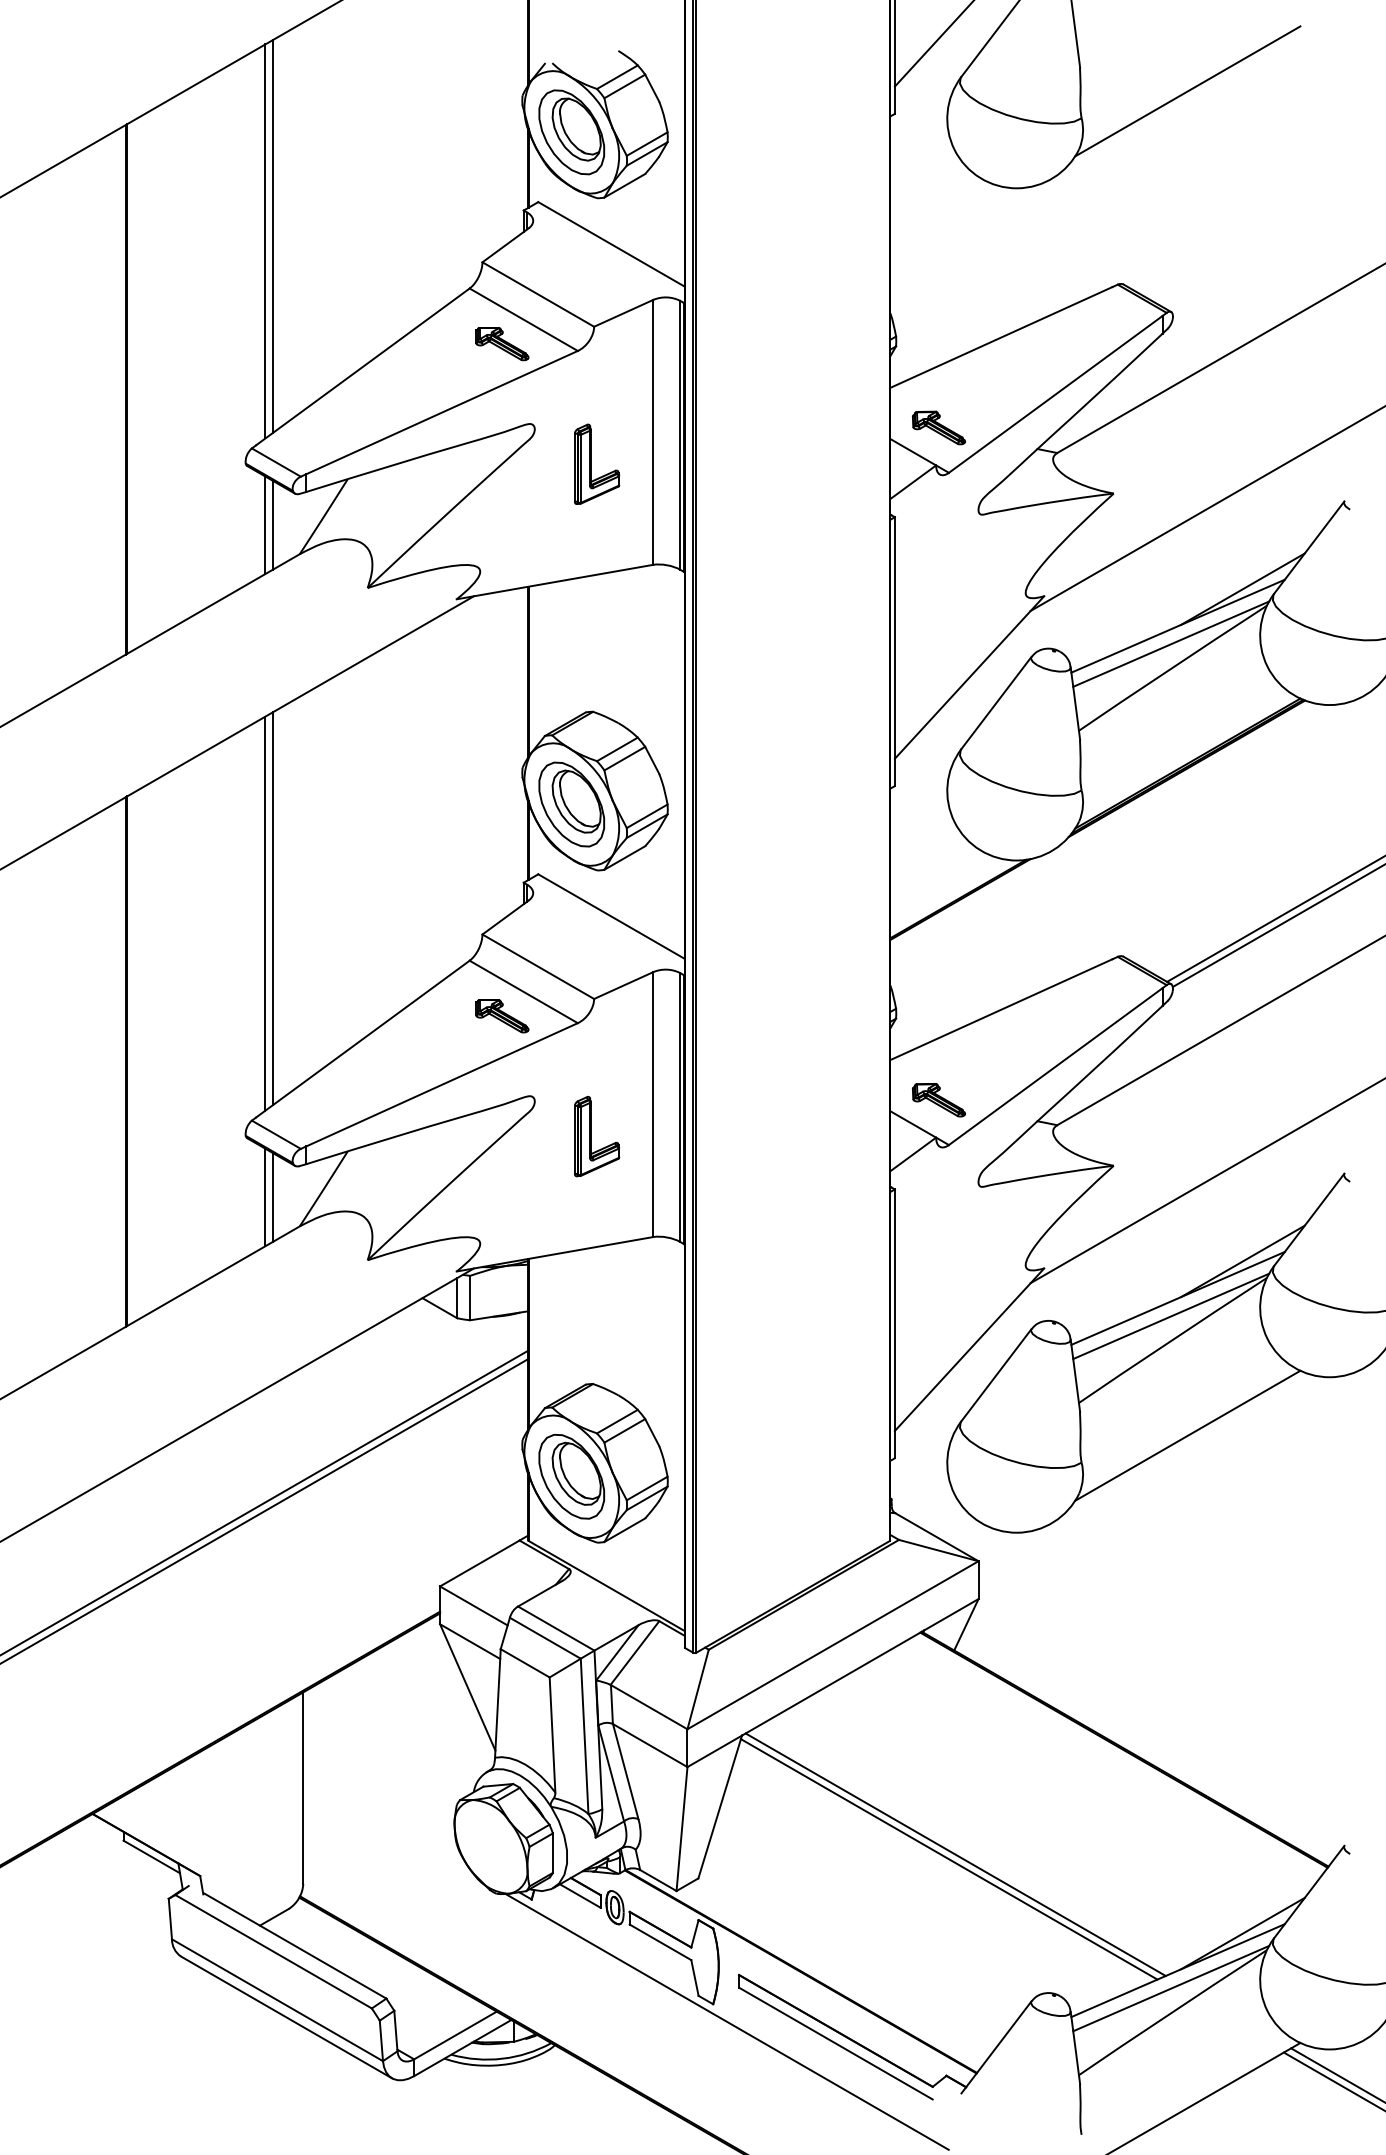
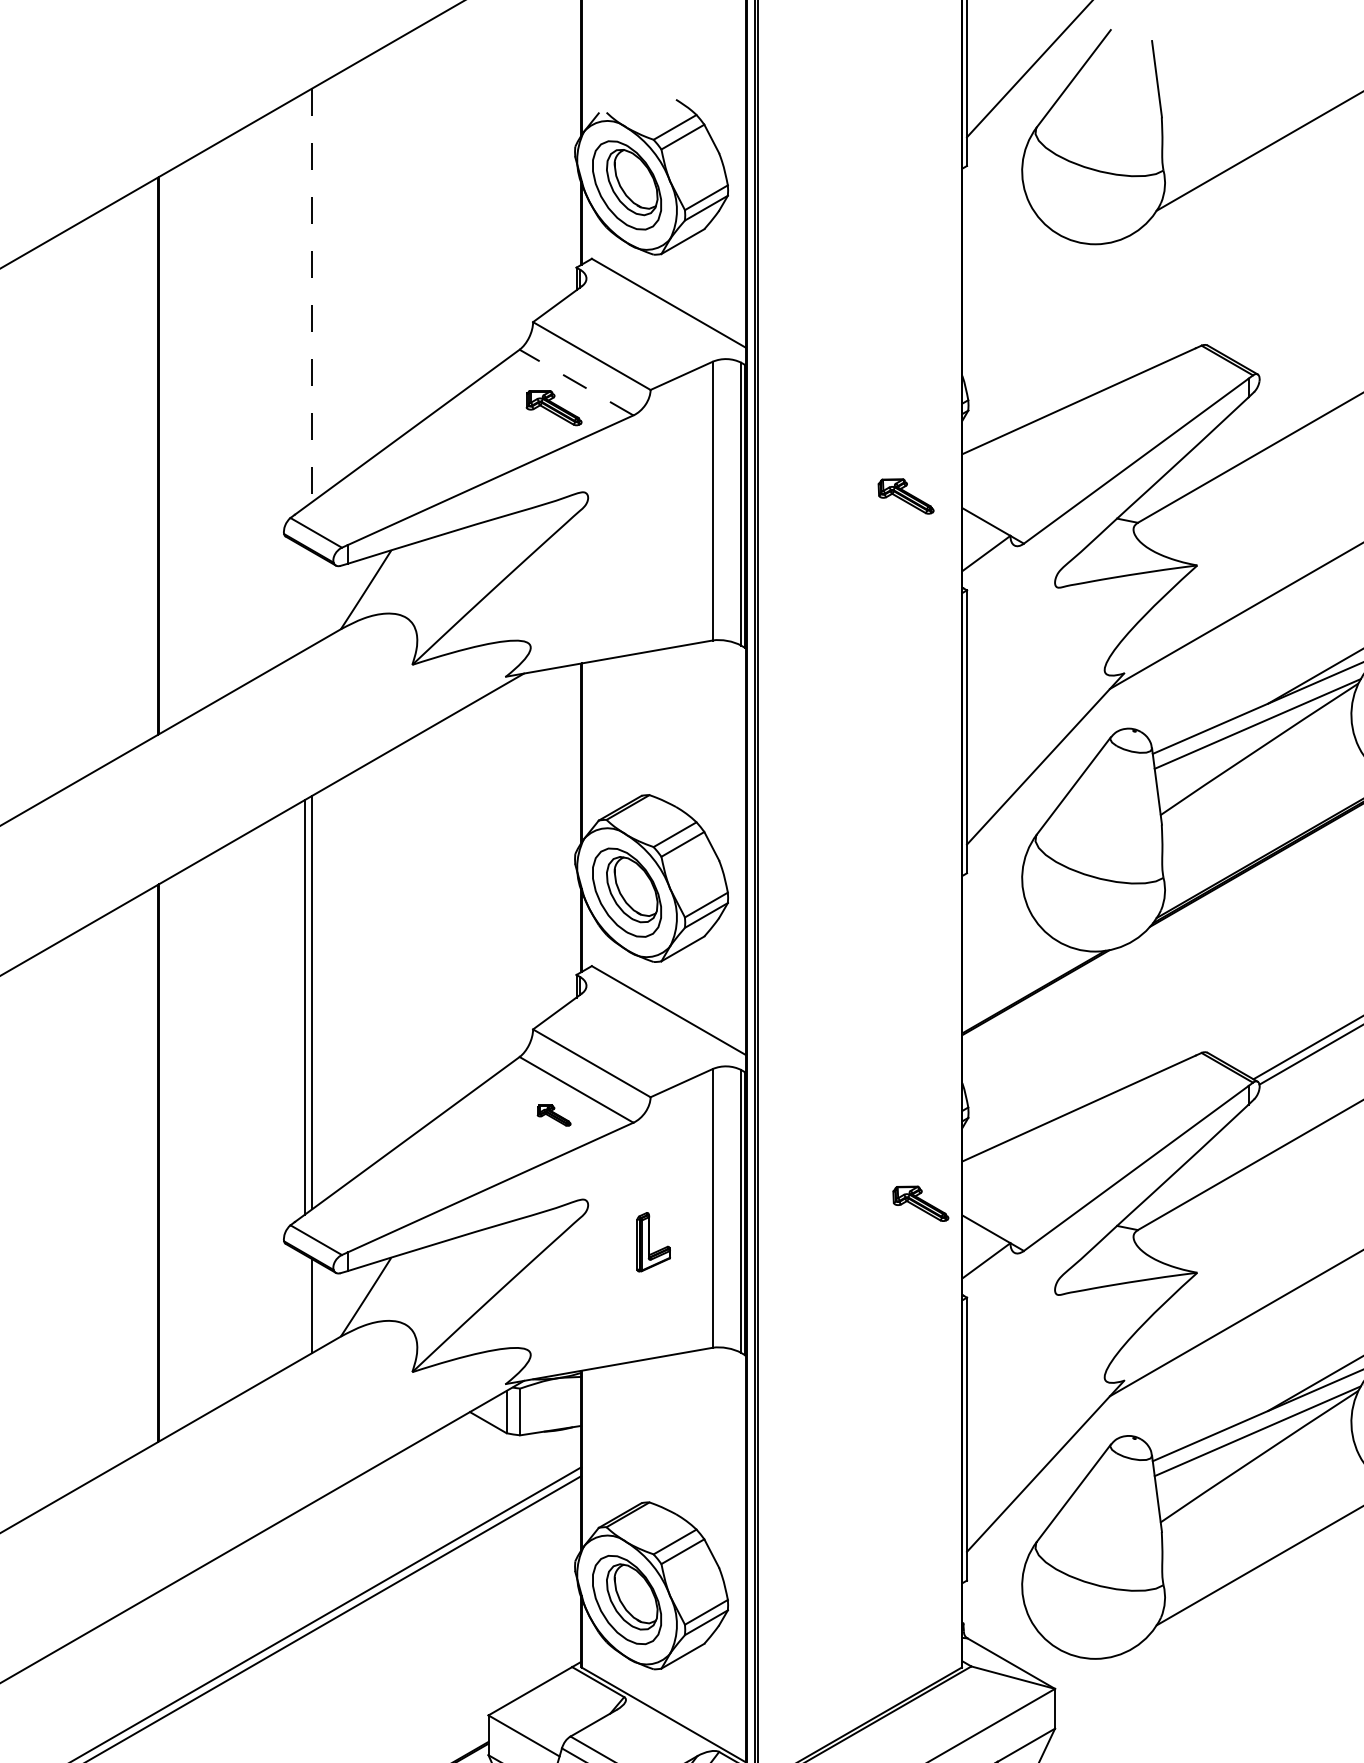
line: (272, 237) -> (312, 296), solid -> dashed
line: (265, 241) -> (304, 300), removed
line: (523, 319) -> (576, 382), solid -> dashed
part: (938, 427) -> (905, 495), moved
part: (597, 463) -> (654, 533), removed
line: (272, 524) -> (312, 598), removed
line: (265, 525) -> (304, 599), removed
part: (502, 1016) -> (554, 1115), size x0.6
part: (938, 1100) -> (920, 1204), moved
part: (597, 1136) -> (654, 1241), size x0.7
line: (265, 1197) -> (304, 1306), removed

